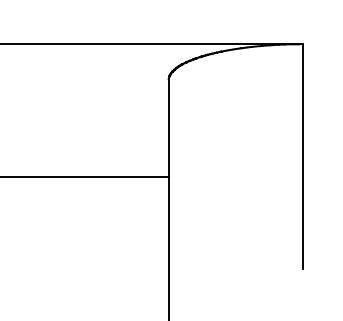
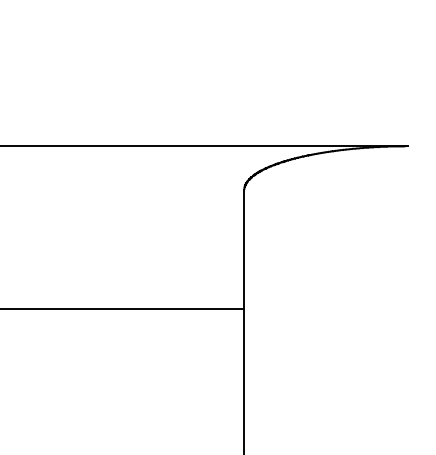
line: (303, 156) -> (408, 283), removed

